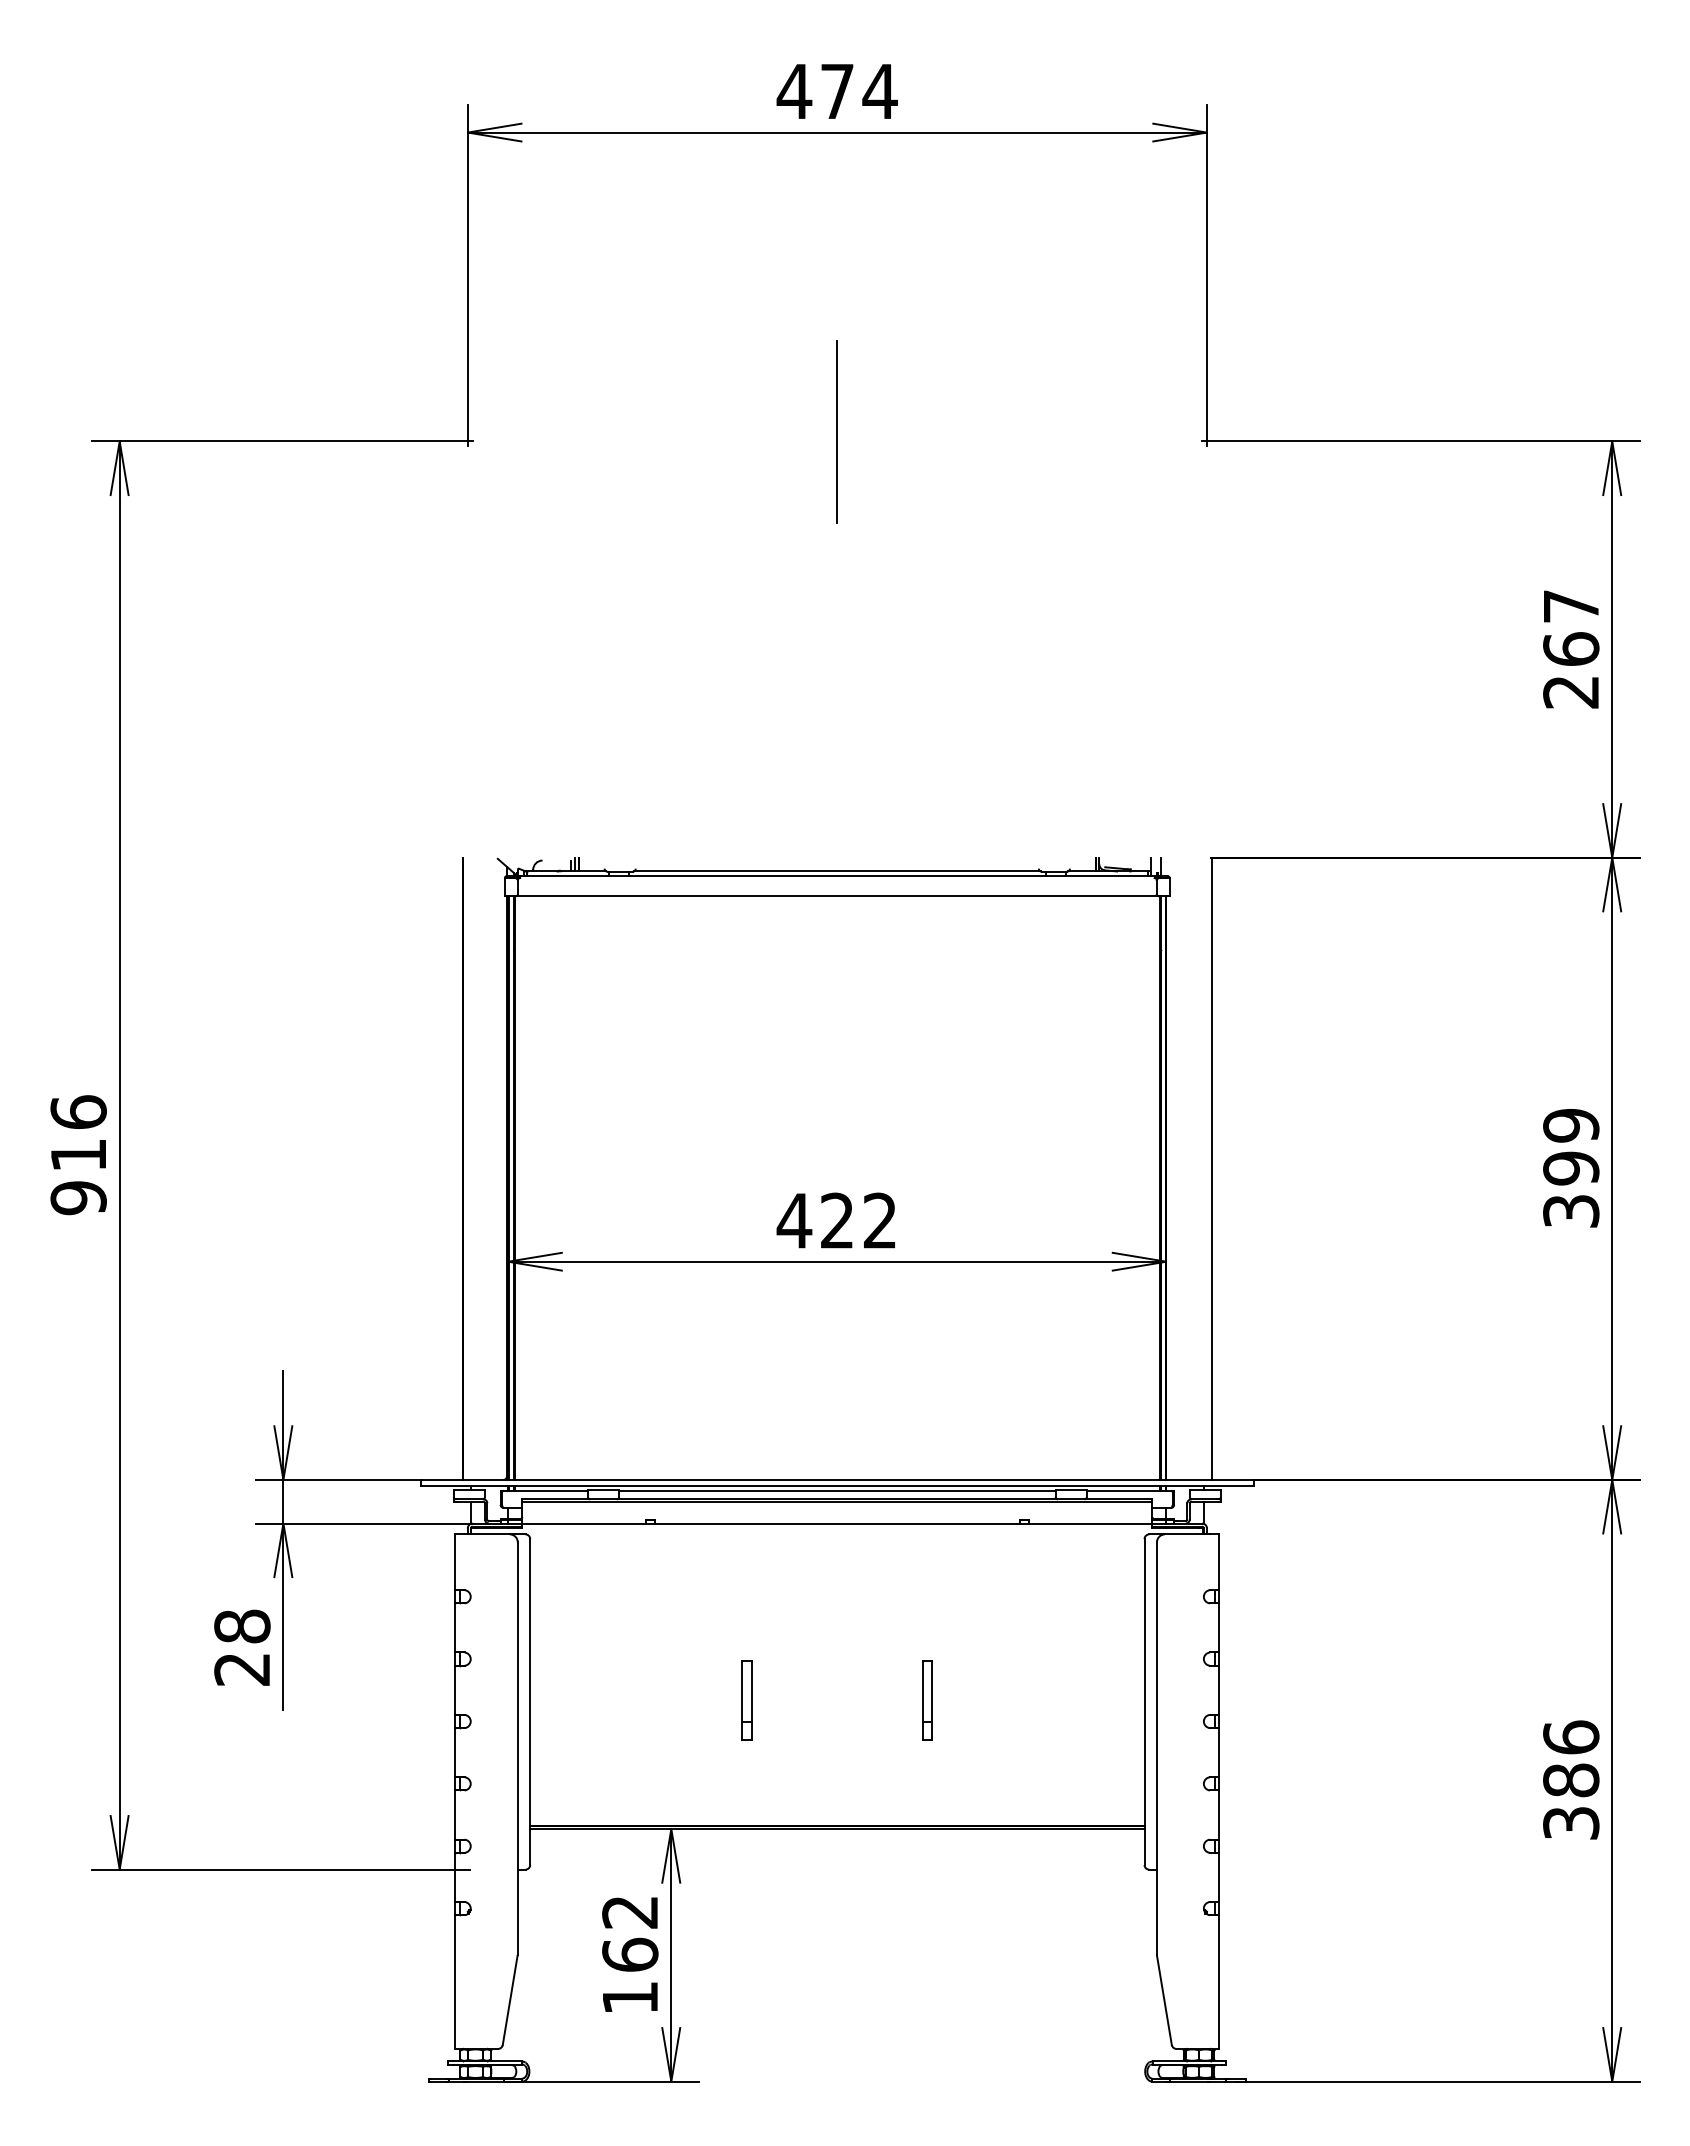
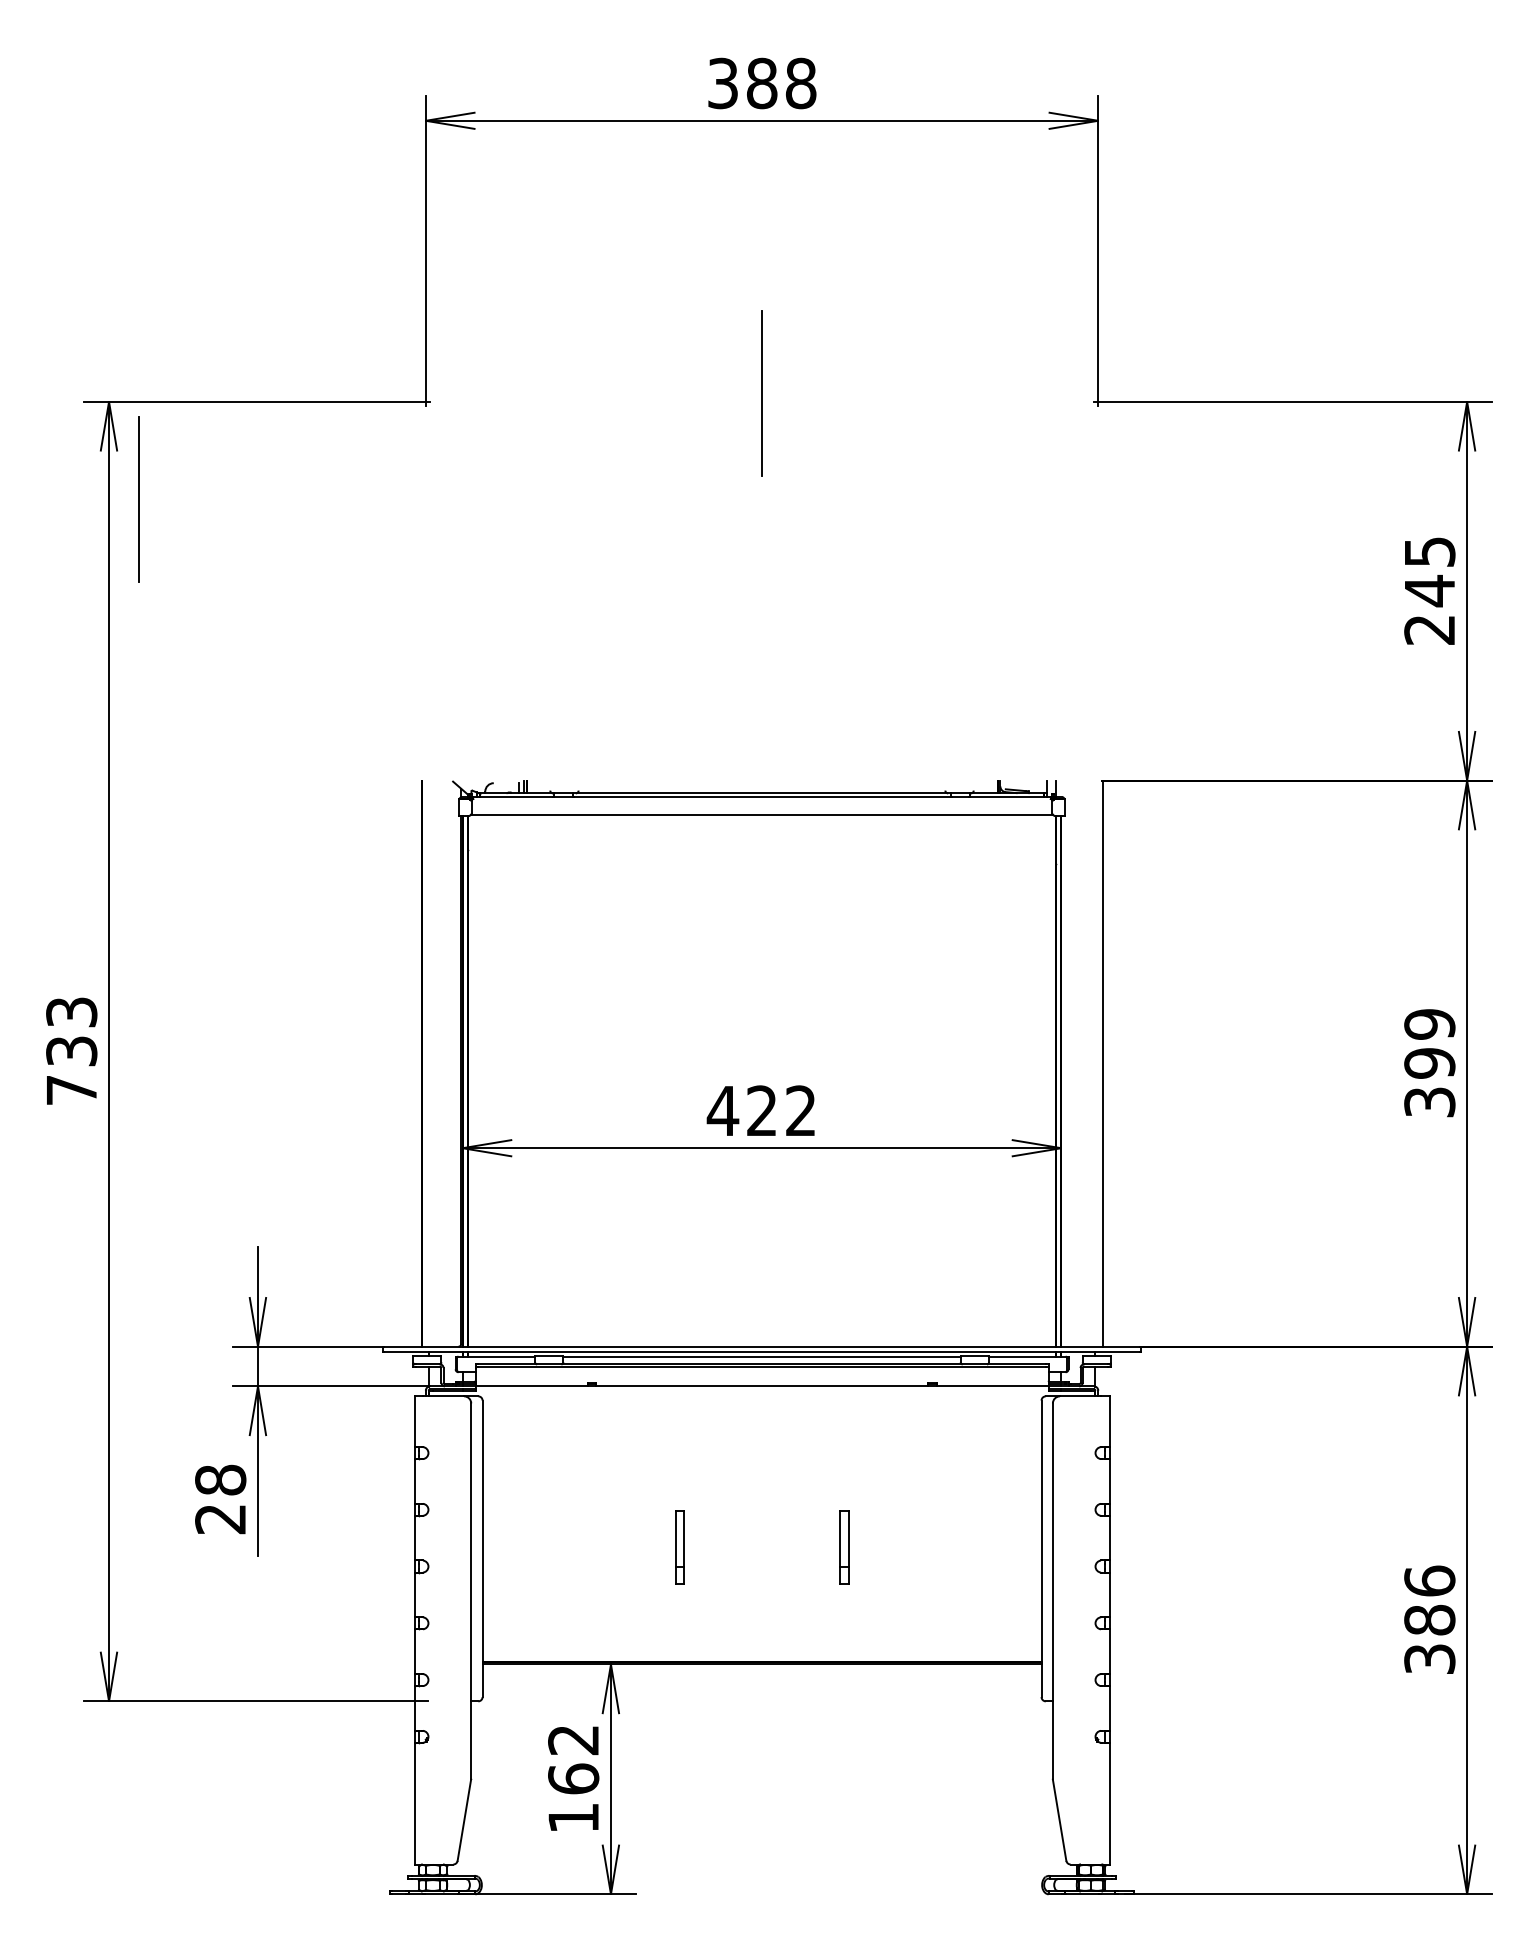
text: (836, 91) -> (761, 83), 474 -> 388
line: (151, 548) -> (137, 499), added
text: (1571, 628) -> (1430, 572), 267 -> 245
text: (78, 1155) -> (71, 1051), 916 -> 733

